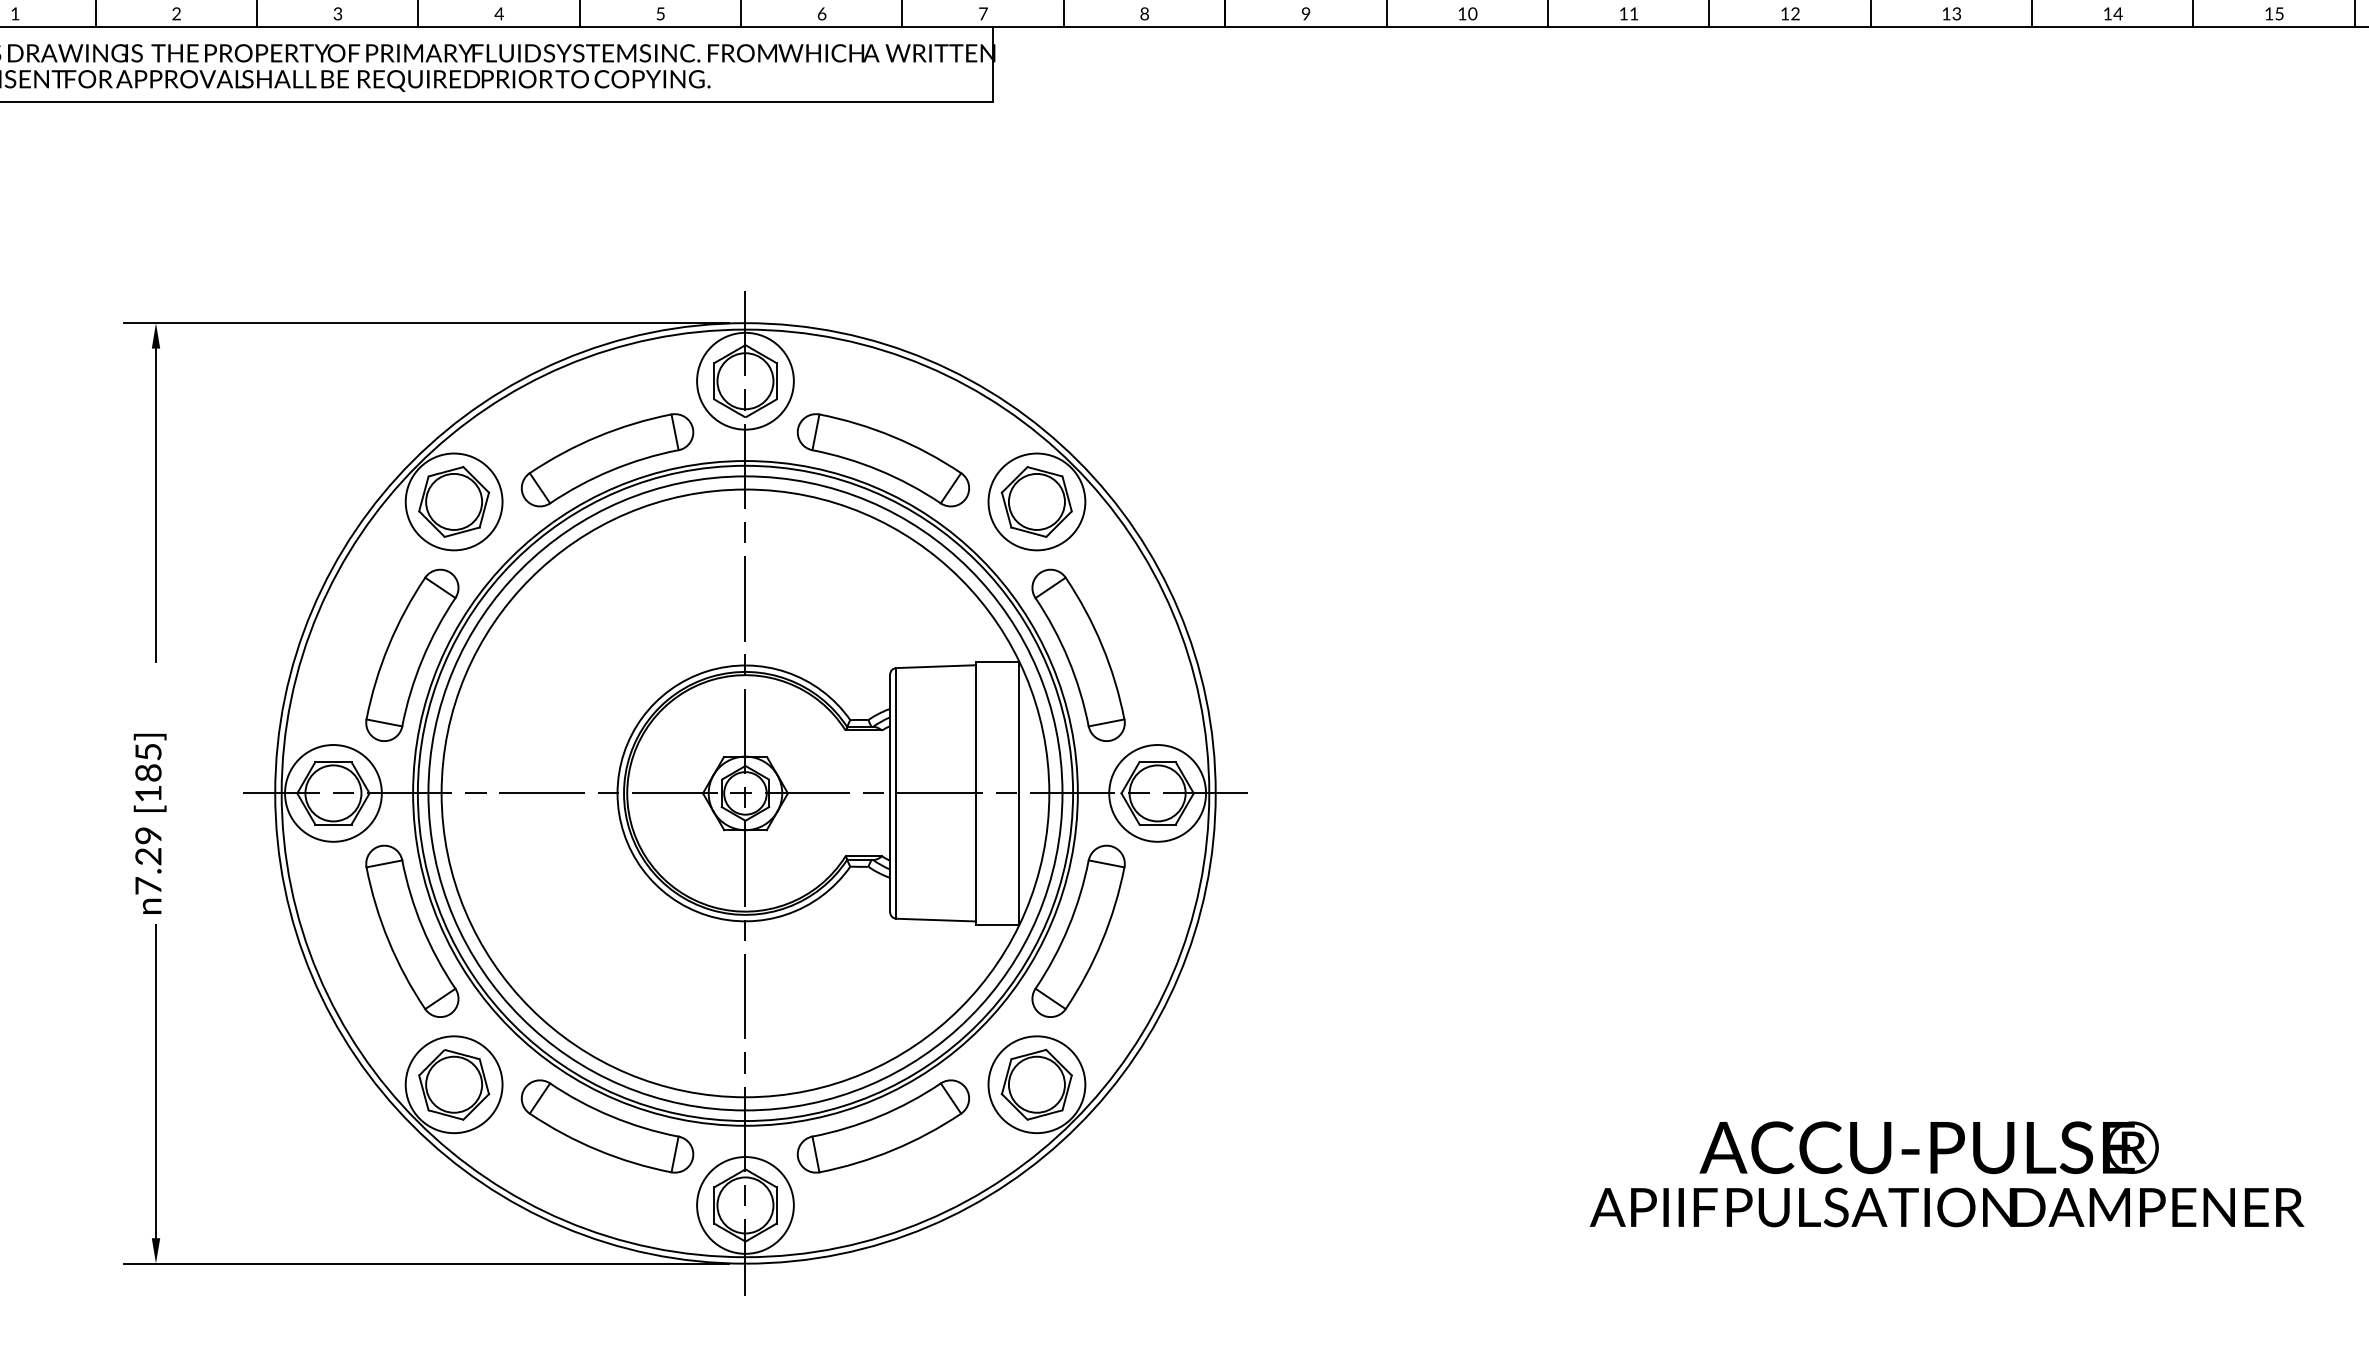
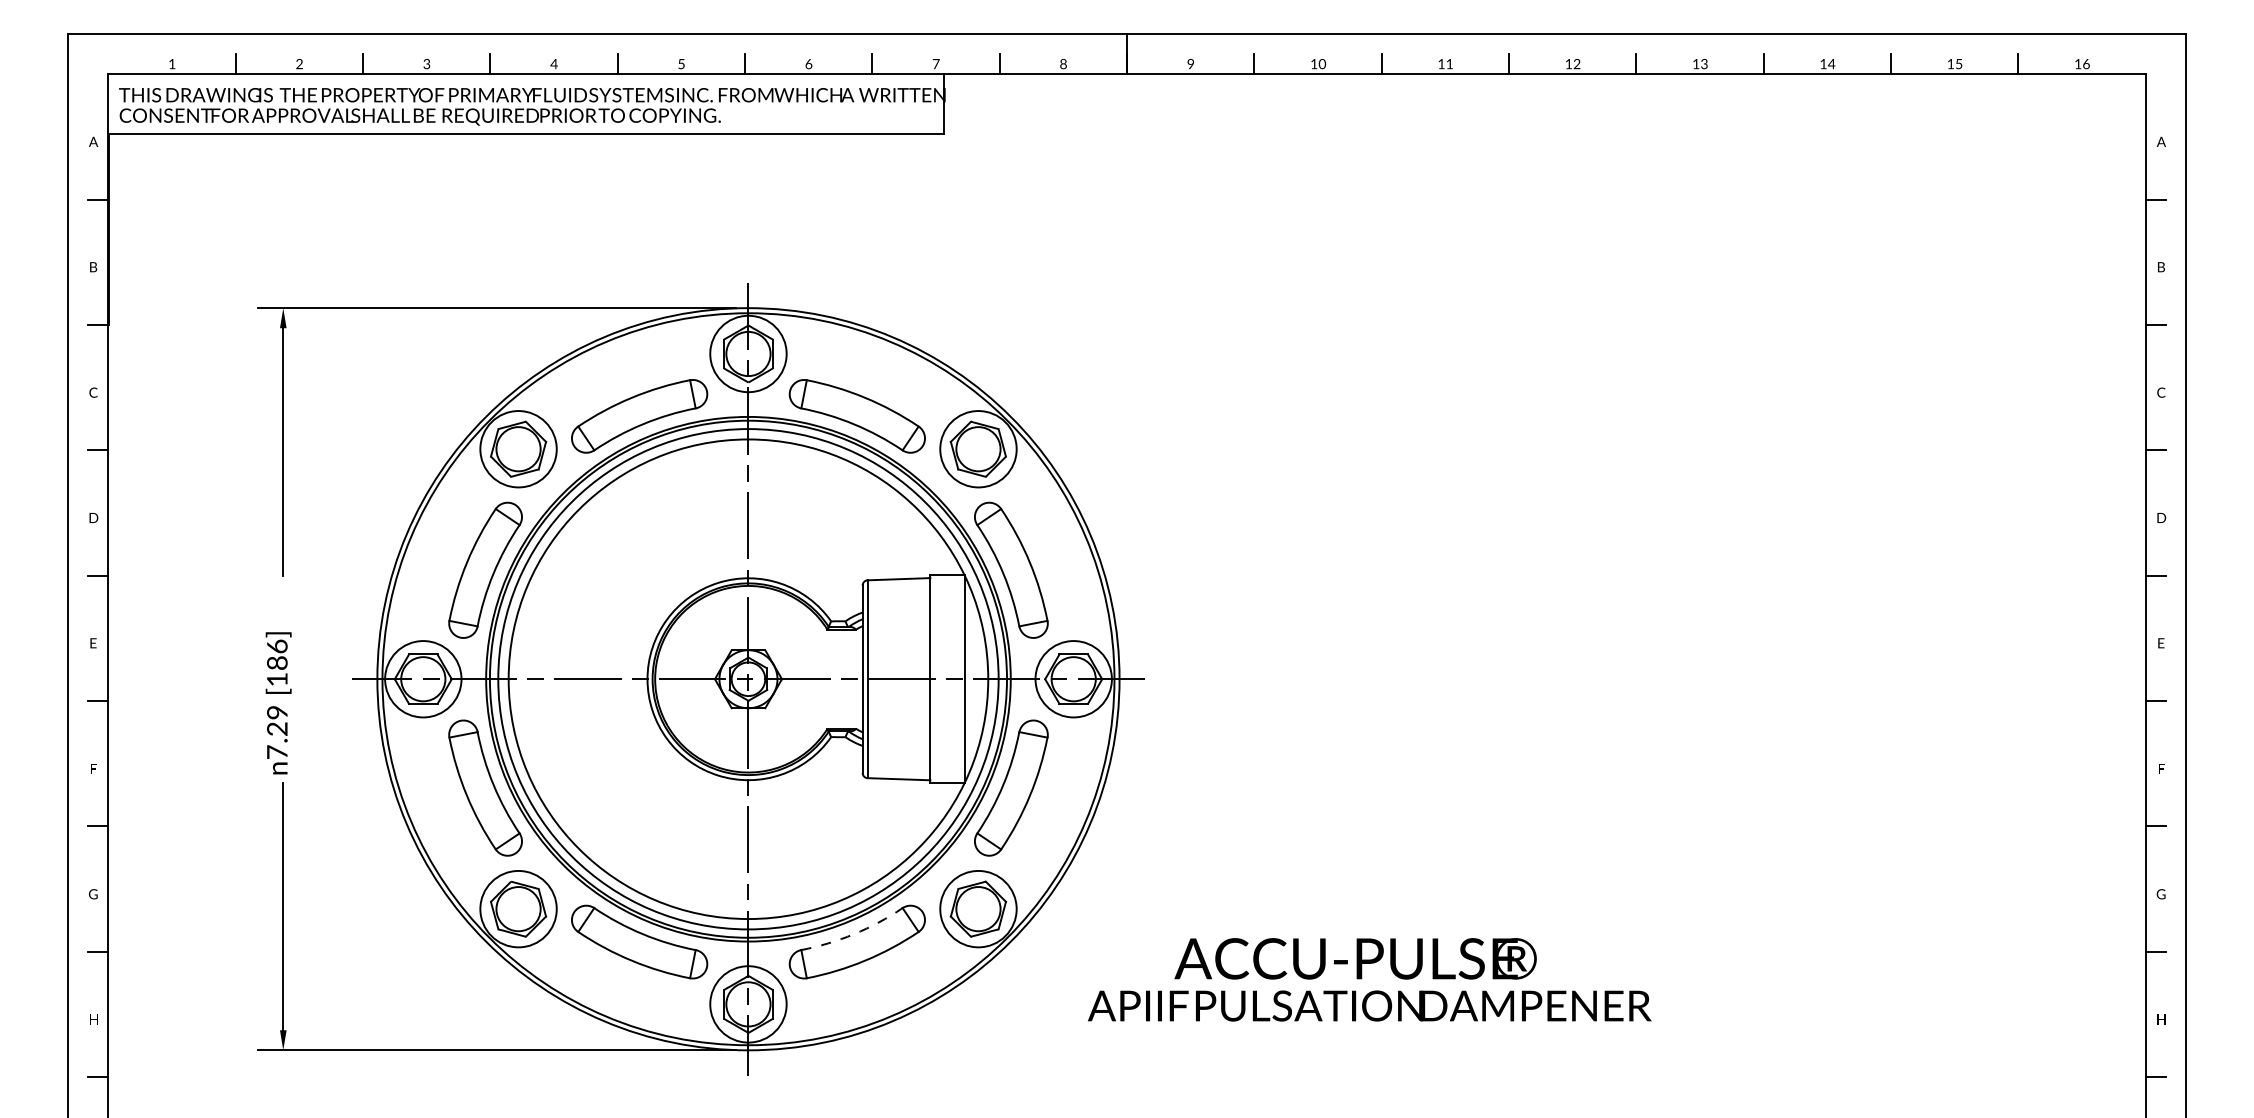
text: (148, 751) -> (277, 646), [185] -> [186]
arc: (879, 1116) -> (854, 934), solid -> dashed
text: (1946, 1173) -> (1369, 979), moved

